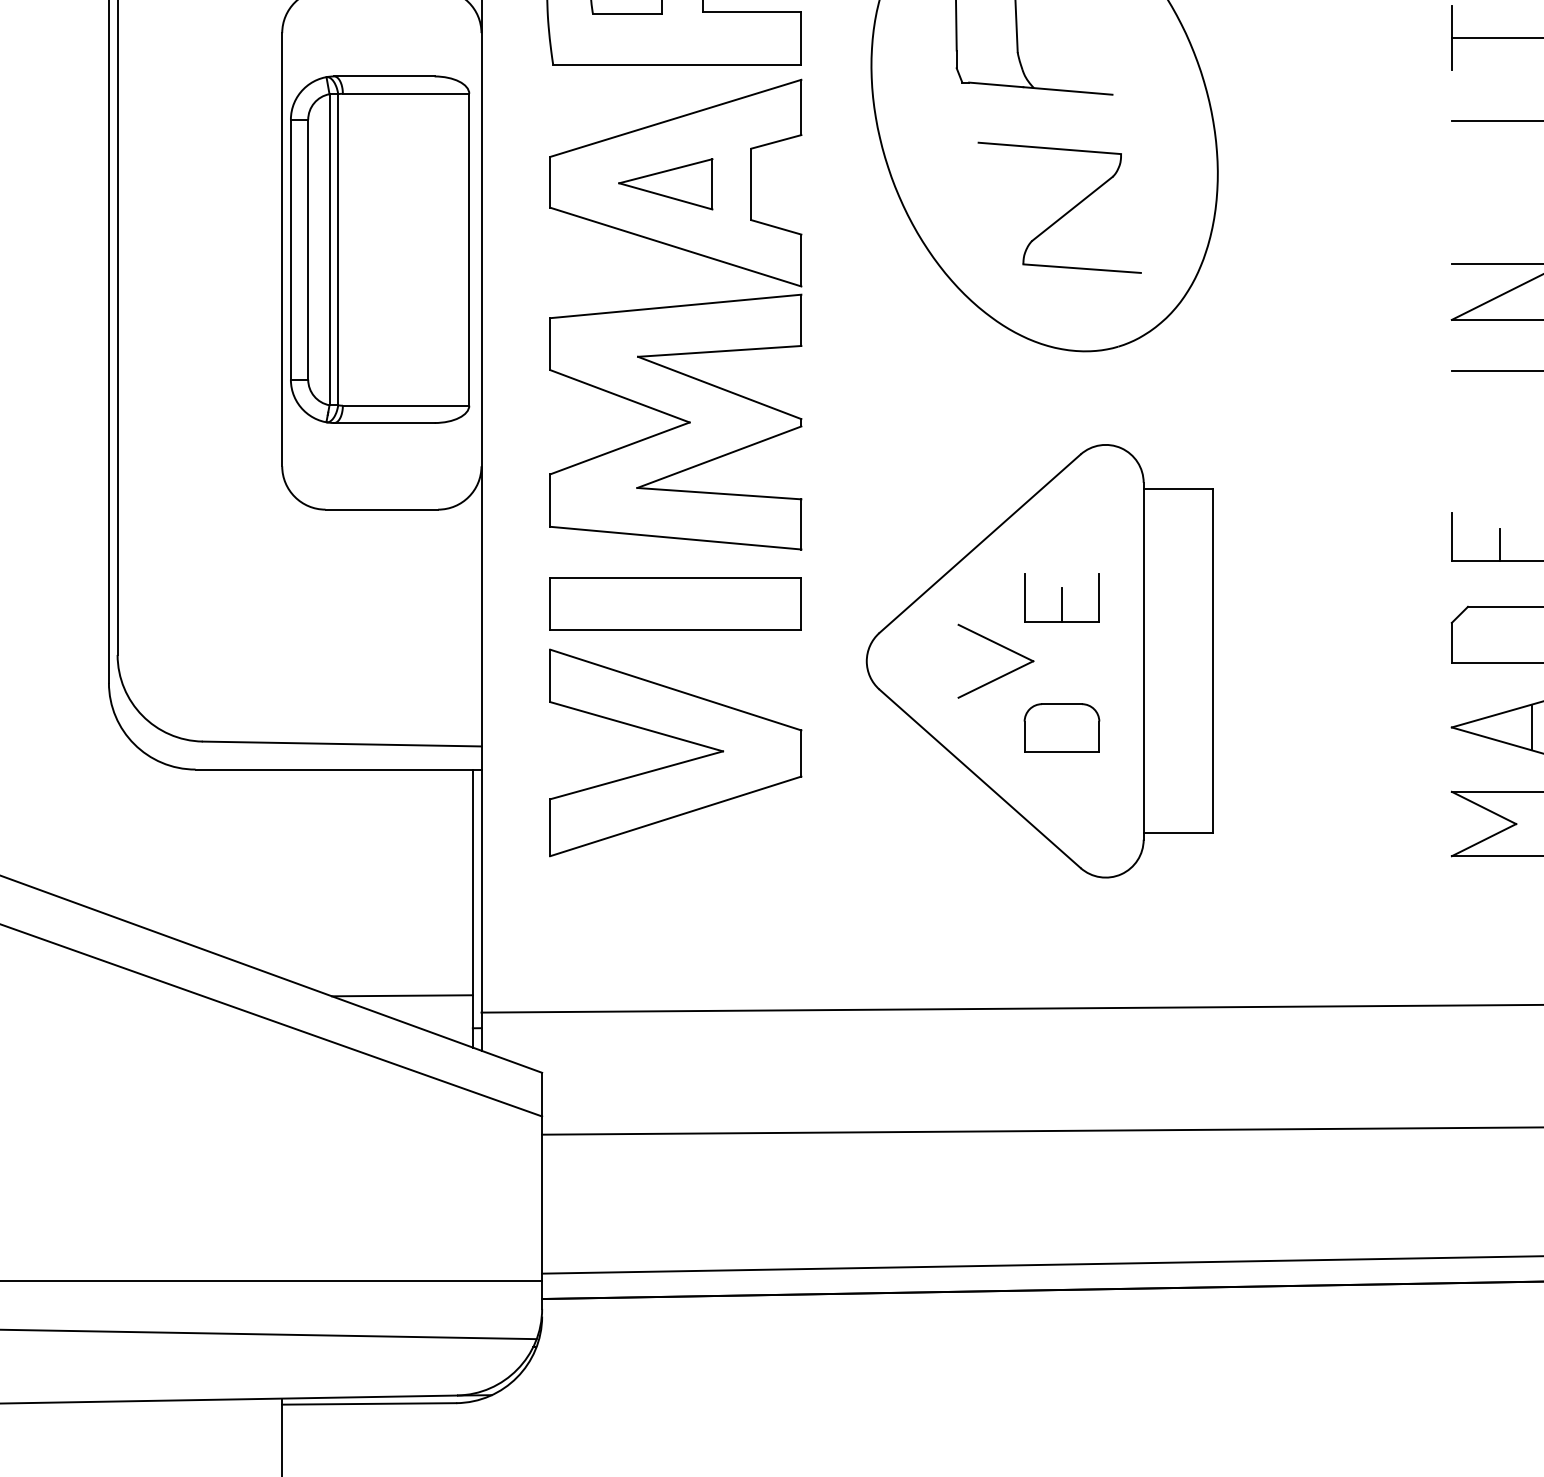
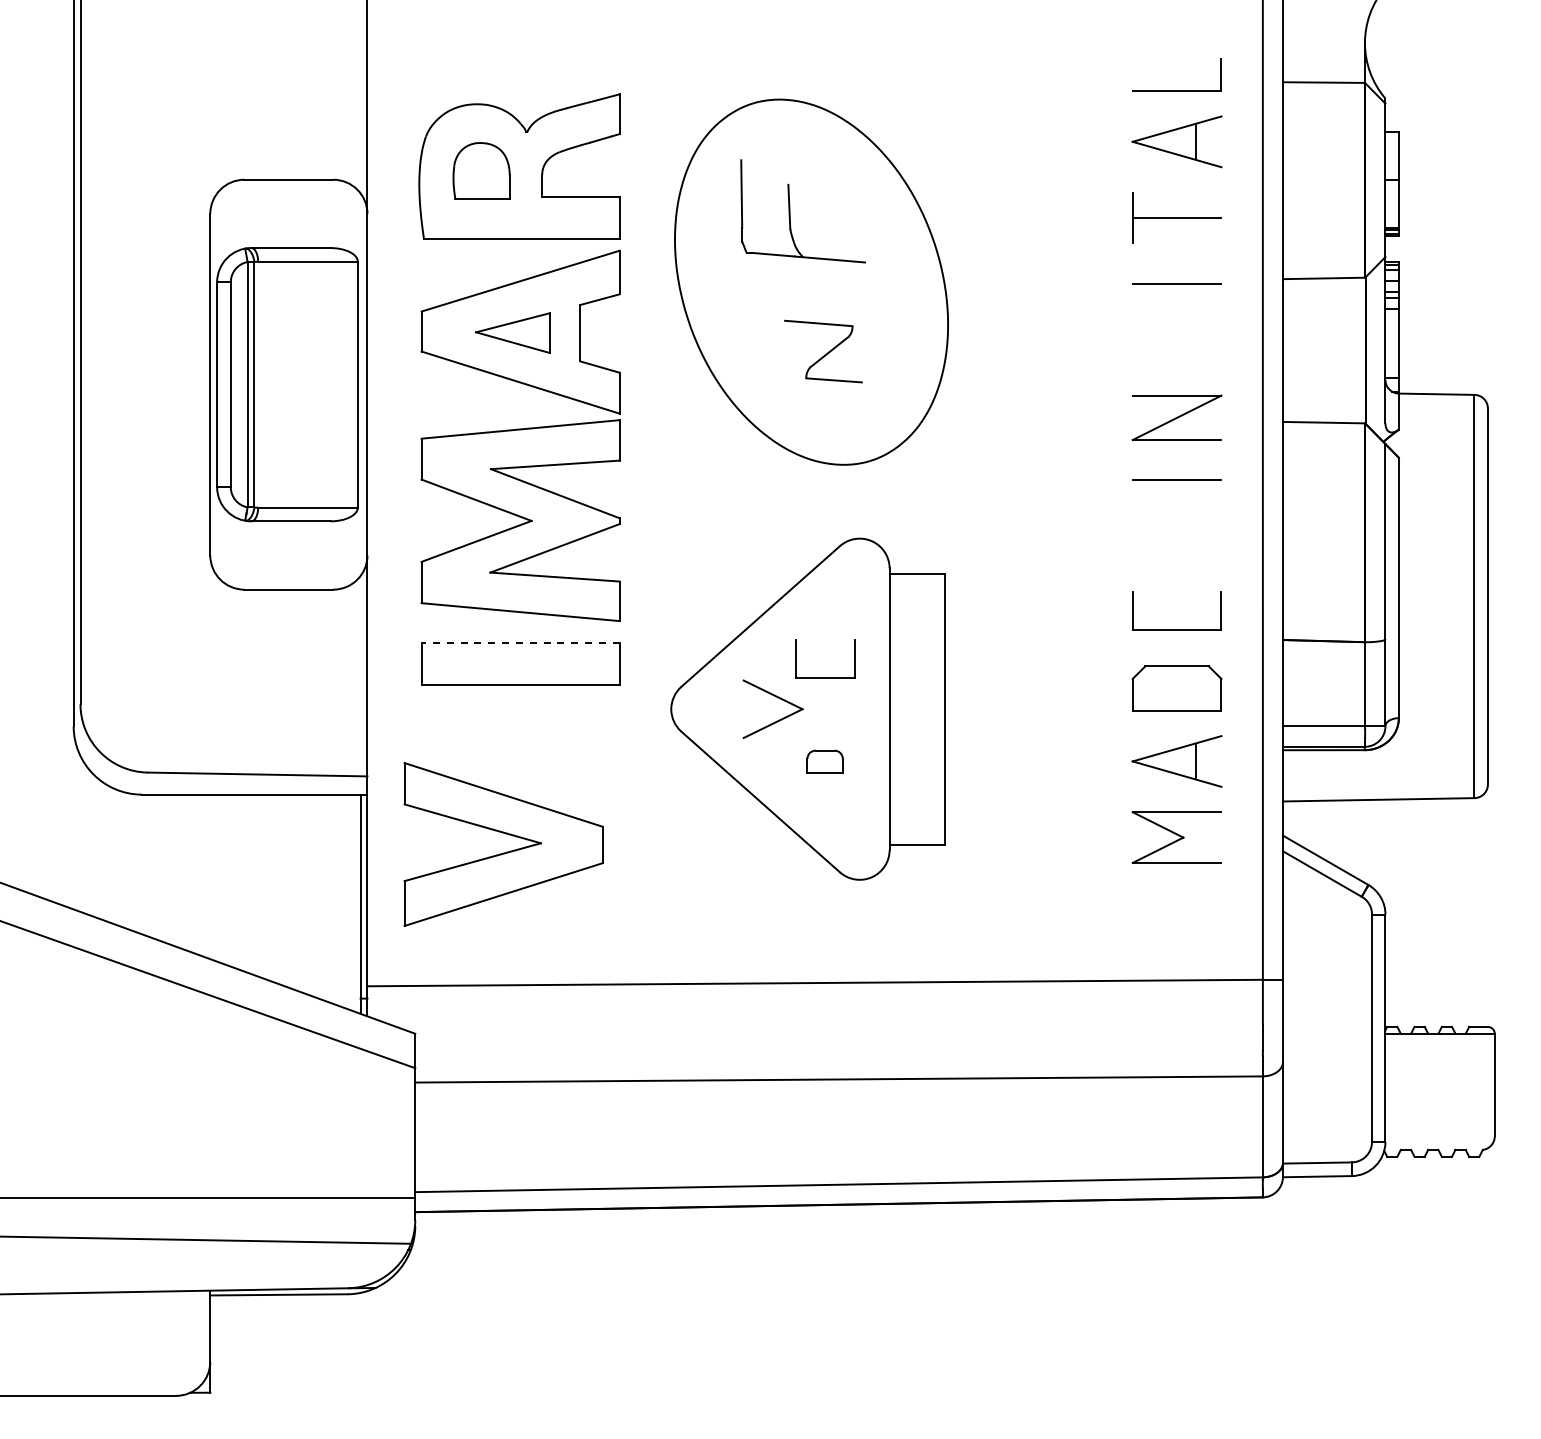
part: (1059, 207) -> (823, 351), size x0.6
line: (1499, 544) -> (1170, 617), removed
line: (675, 577) -> (520, 643), solid -> dashed
line: (1062, 604) -> (825, 664), removed
part: (1061, 727) -> (824, 761), size x0.6
part: (679, 761) -> (506, 851), moved
line: (401, 995) -> (304, 972), removed

